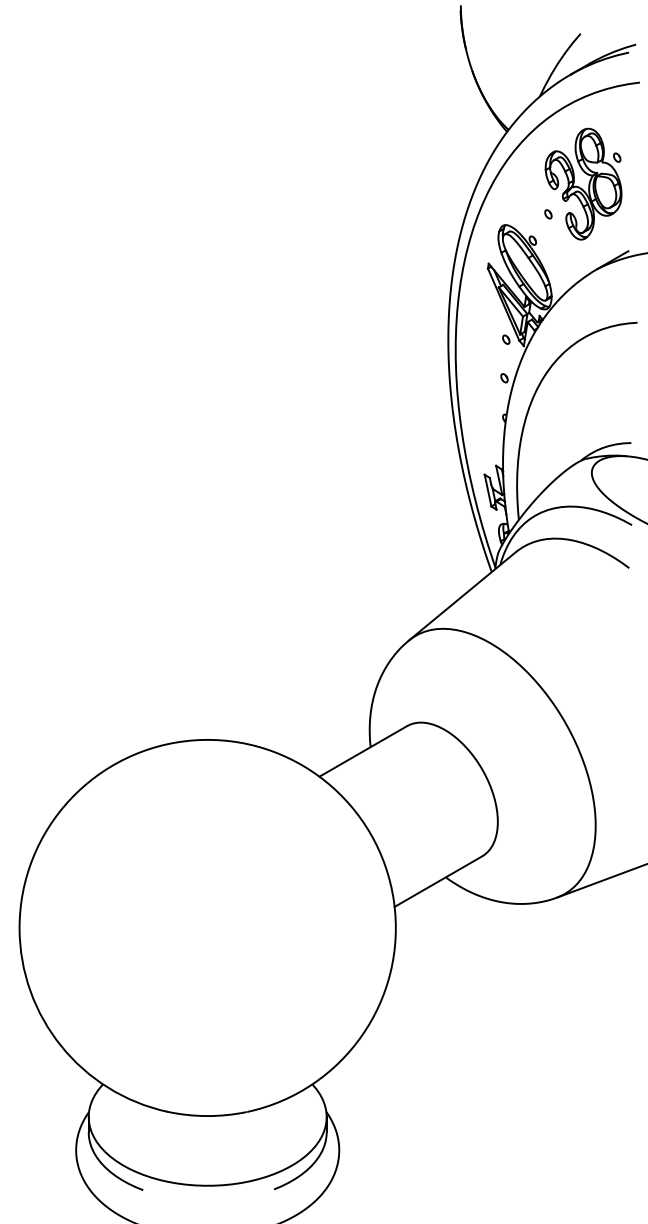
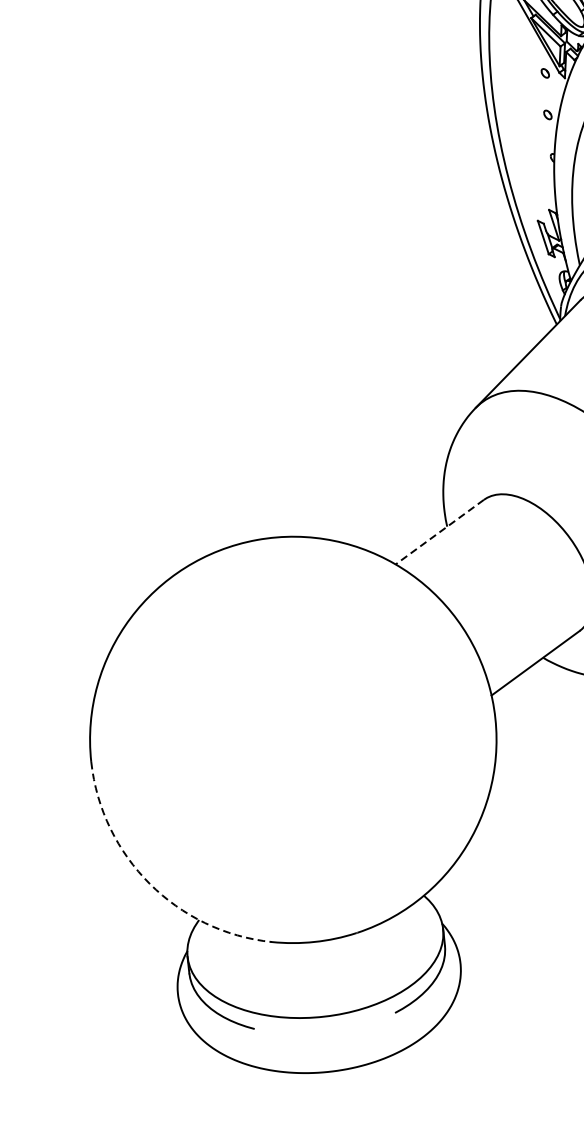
line: (363, 751) -> (440, 532), solid -> dashed
arc: (61, 1046) -> (150, 884), solid -> dashed

